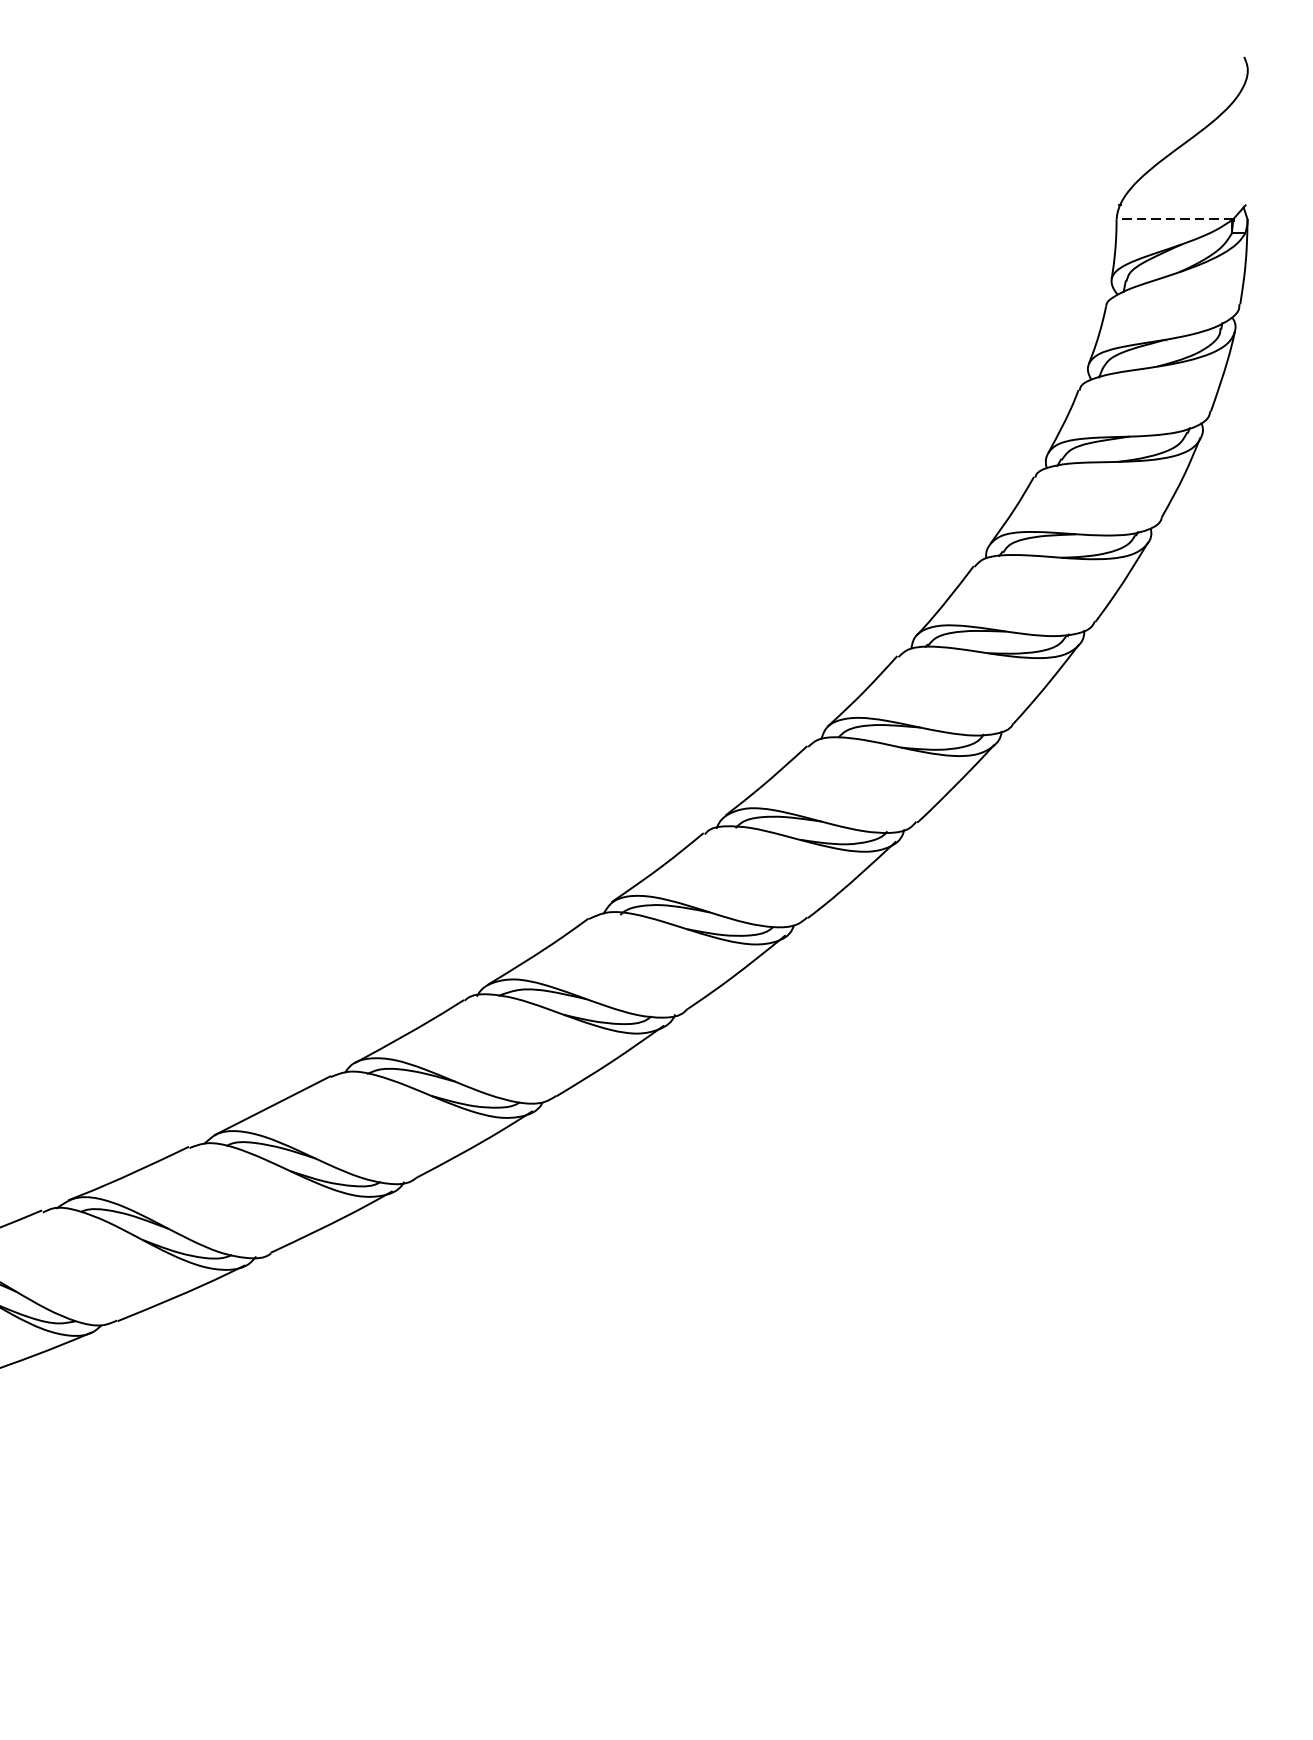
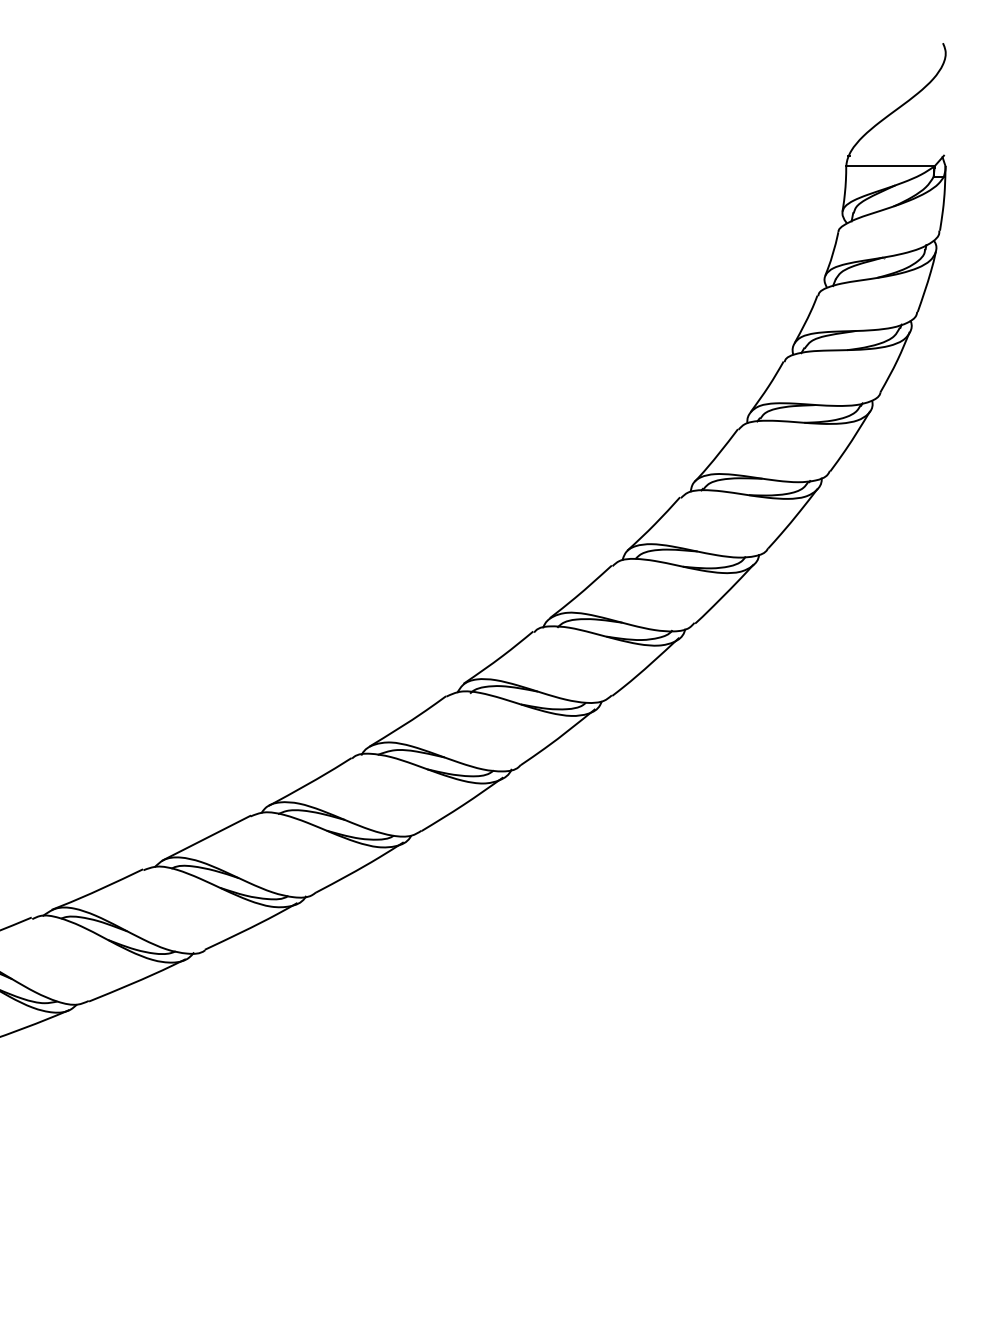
line: (1173, 219) -> (889, 166), dashed -> solid

